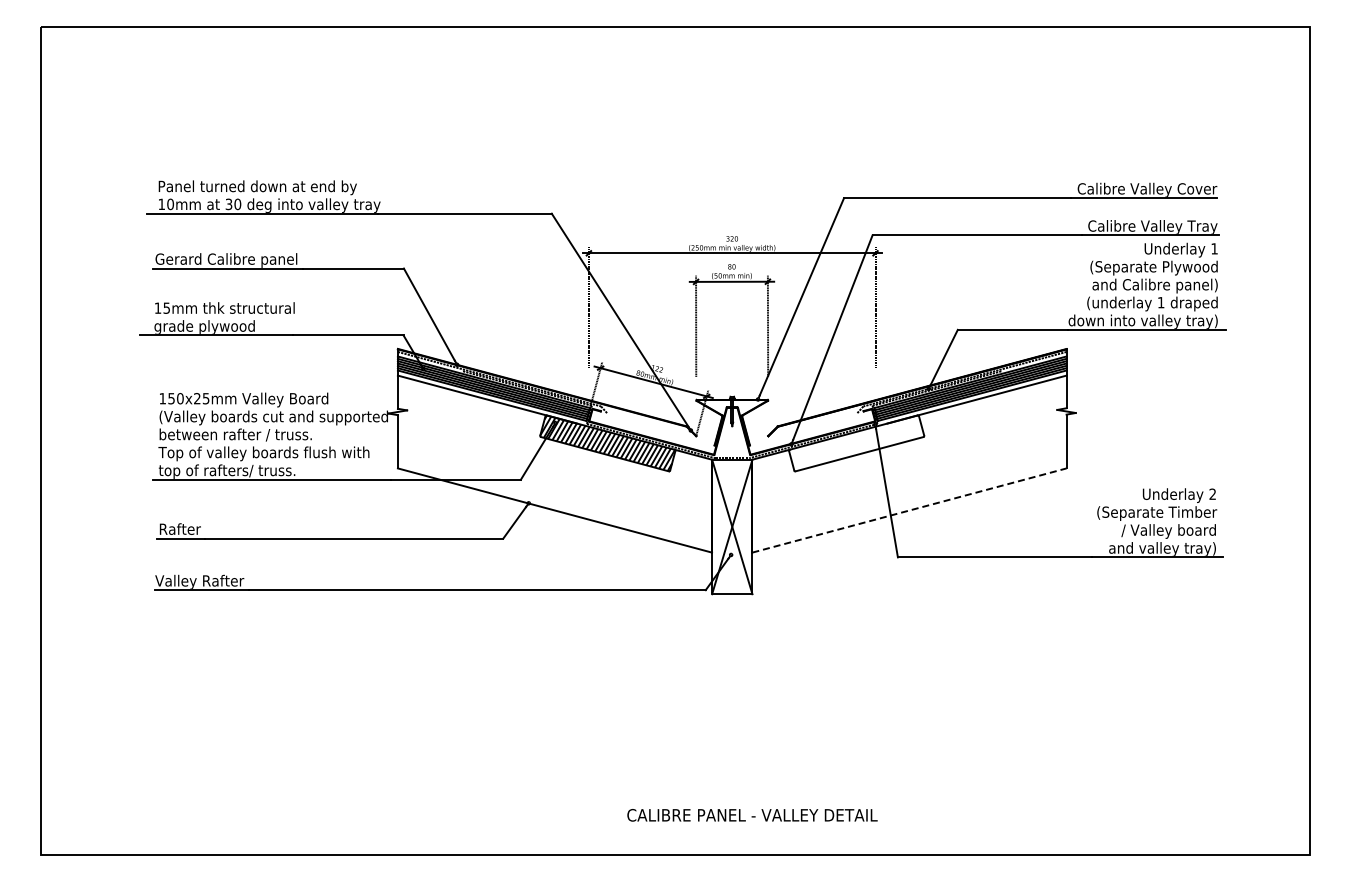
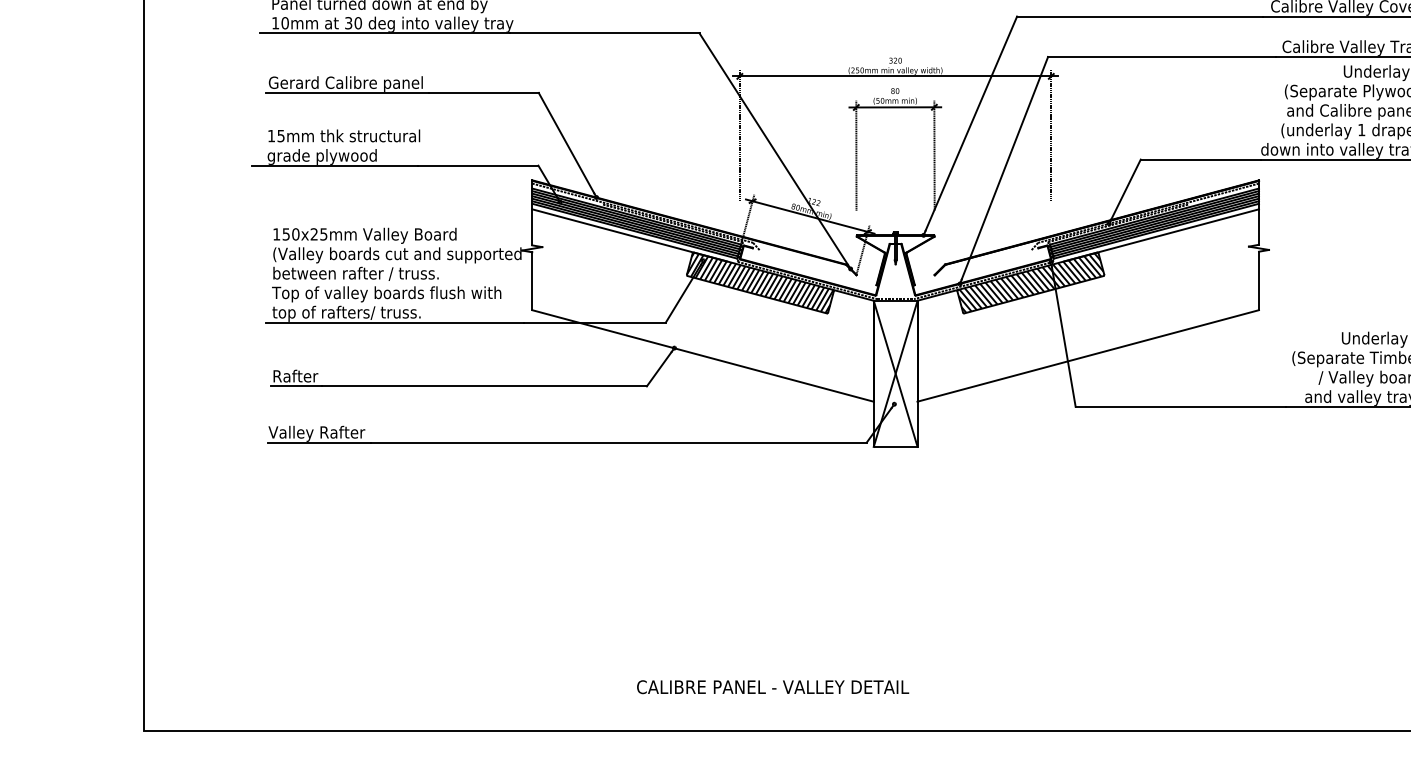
hatch: (856, 443) -> (1030, 283), added
line: (909, 510) -> (1088, 355), dashed -> solid
text: (752, 815) -> (773, 687), moved

